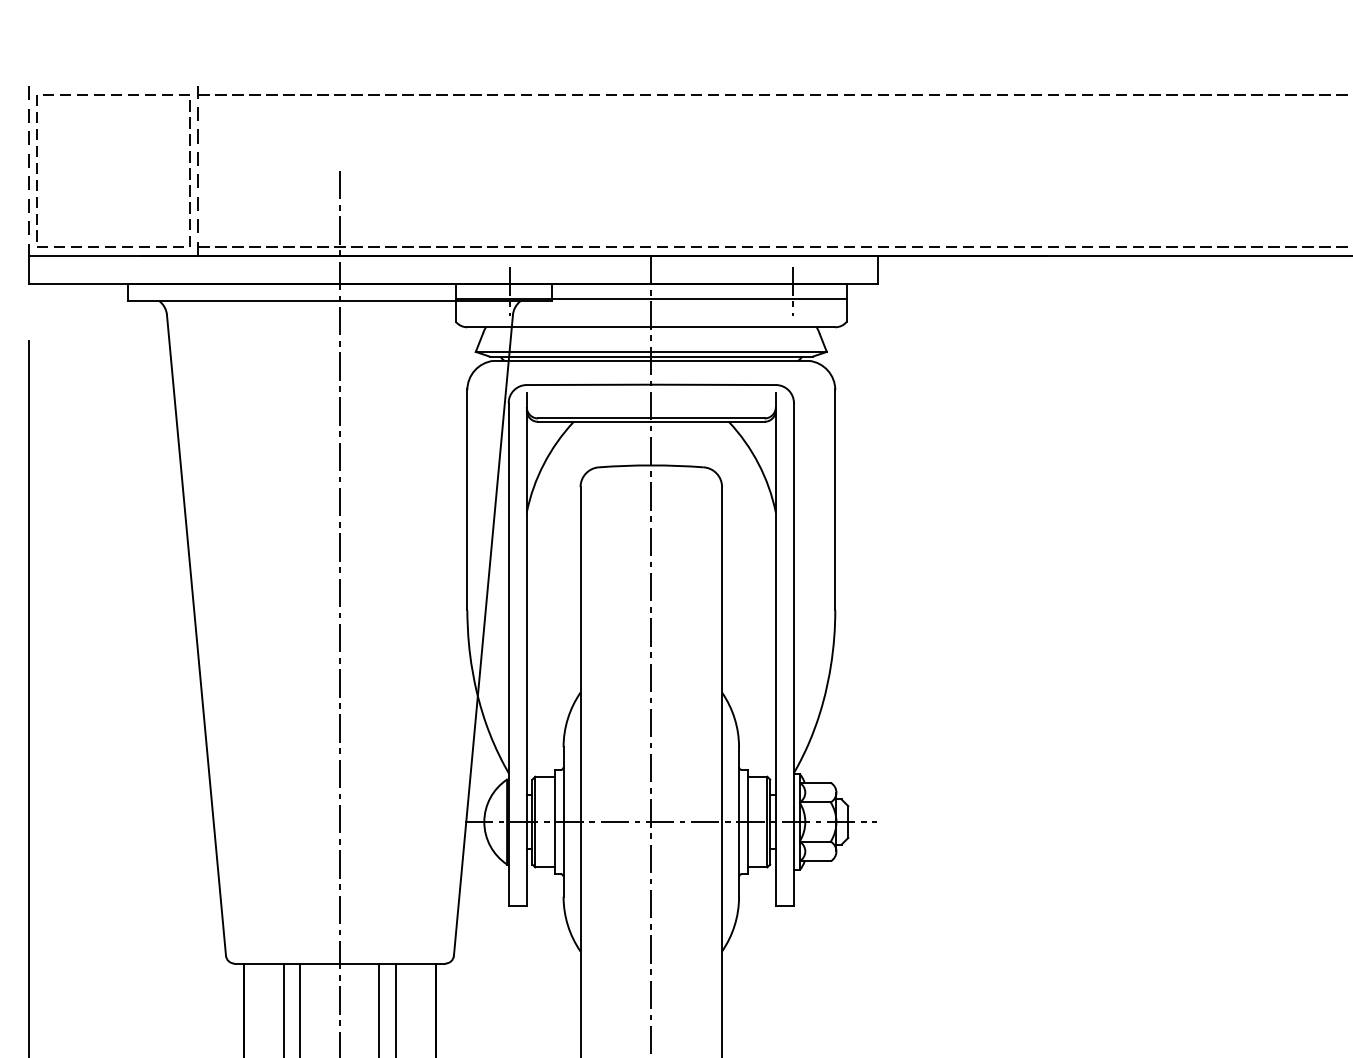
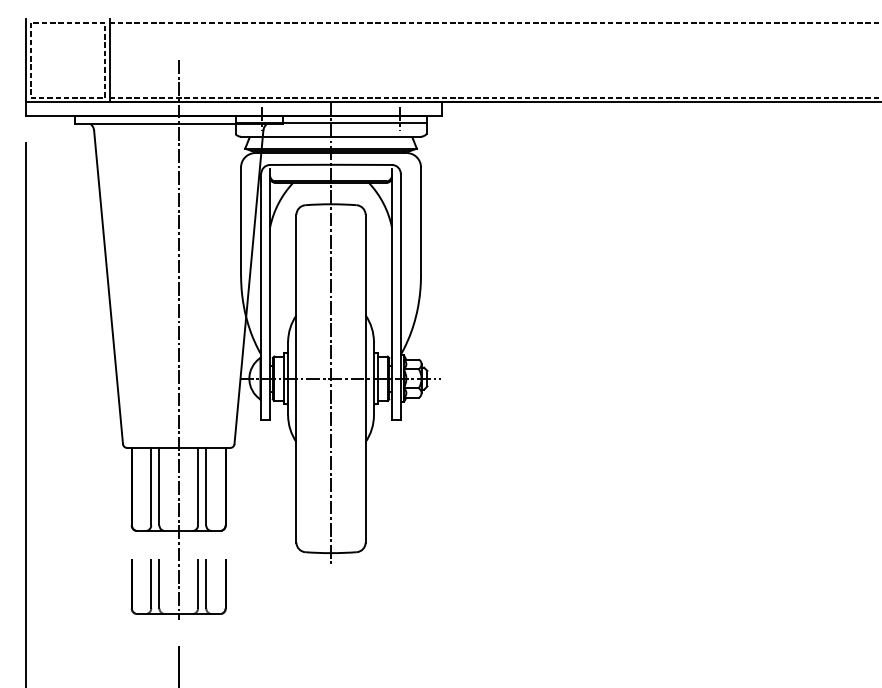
line: (28, 171) -> (26, 60), dashed -> solid
line: (198, 171) -> (109, 60), dashed -> solid

